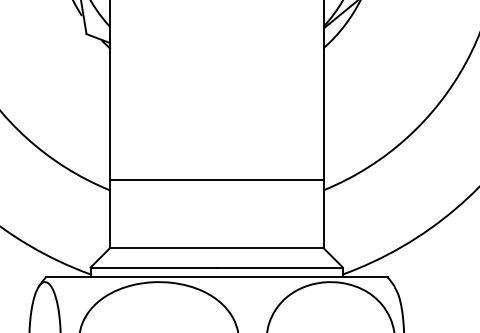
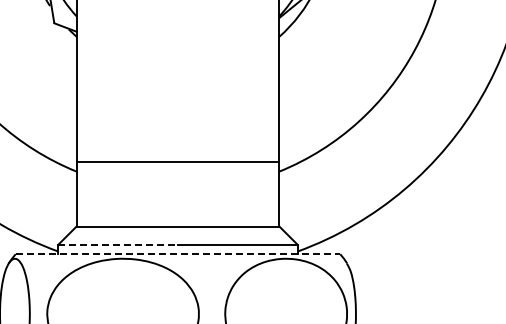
line: (154, 267) -> (118, 244), solid -> dashed
line: (217, 277) -> (178, 254), solid -> dashed

